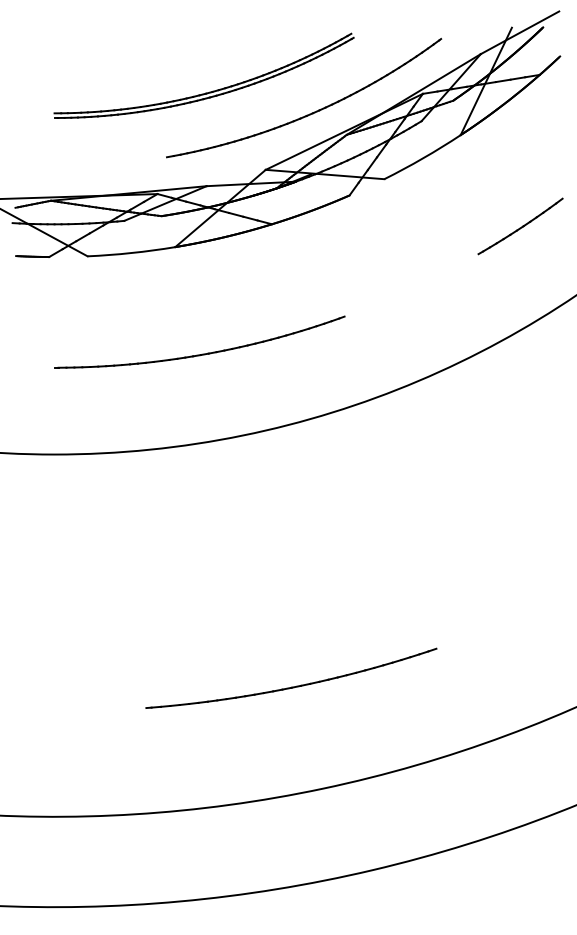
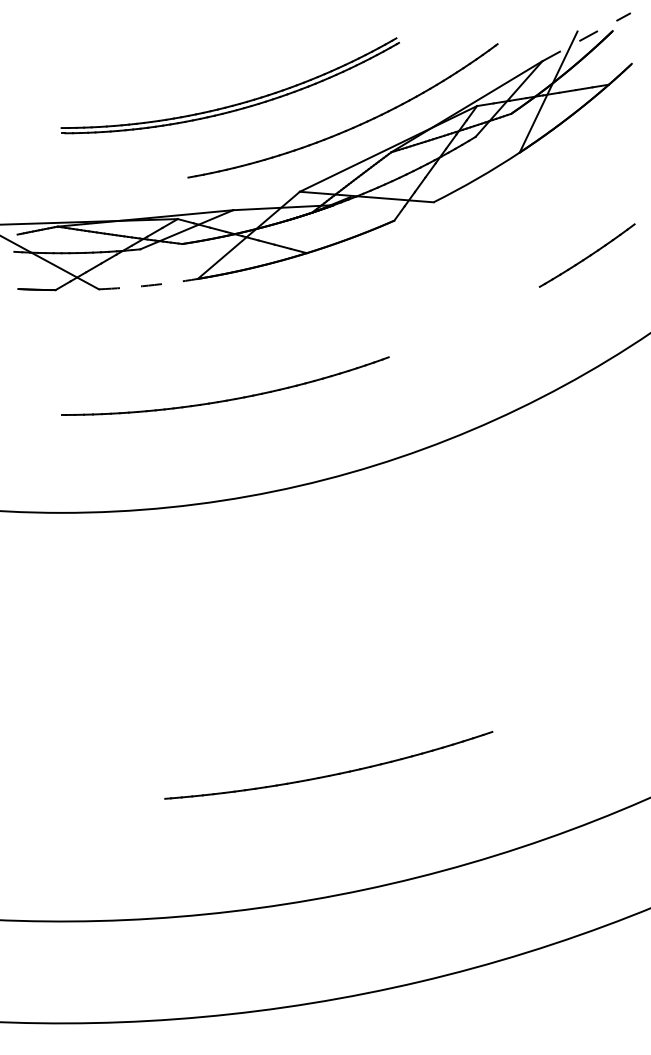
line: (520, 32) -> (587, 36), solid -> dashed
arc: (131, 252) -> (148, 285), solid -> dashed

